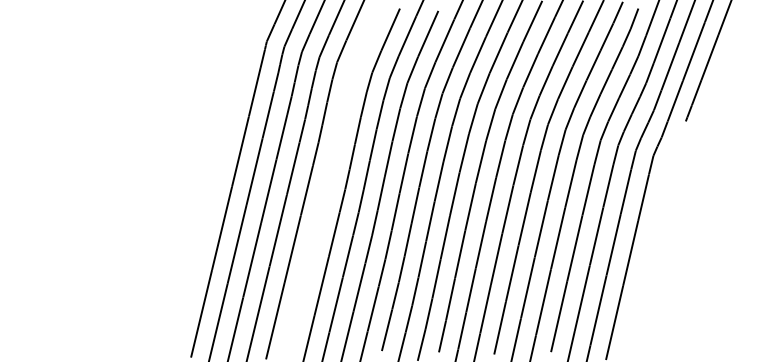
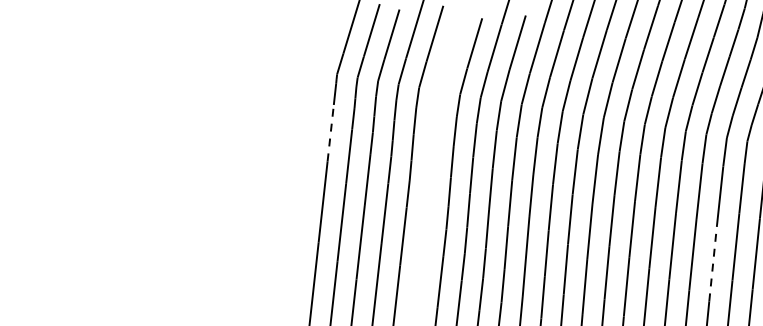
line: (254, 92) -> (330, 133), solid -> dashed
line: (574, 248) -> (712, 263), solid -> dashed

